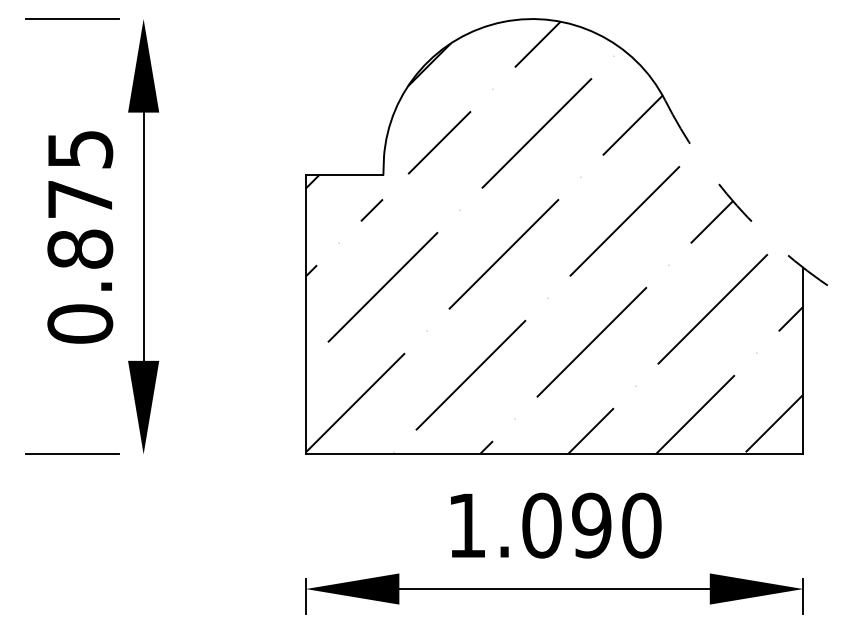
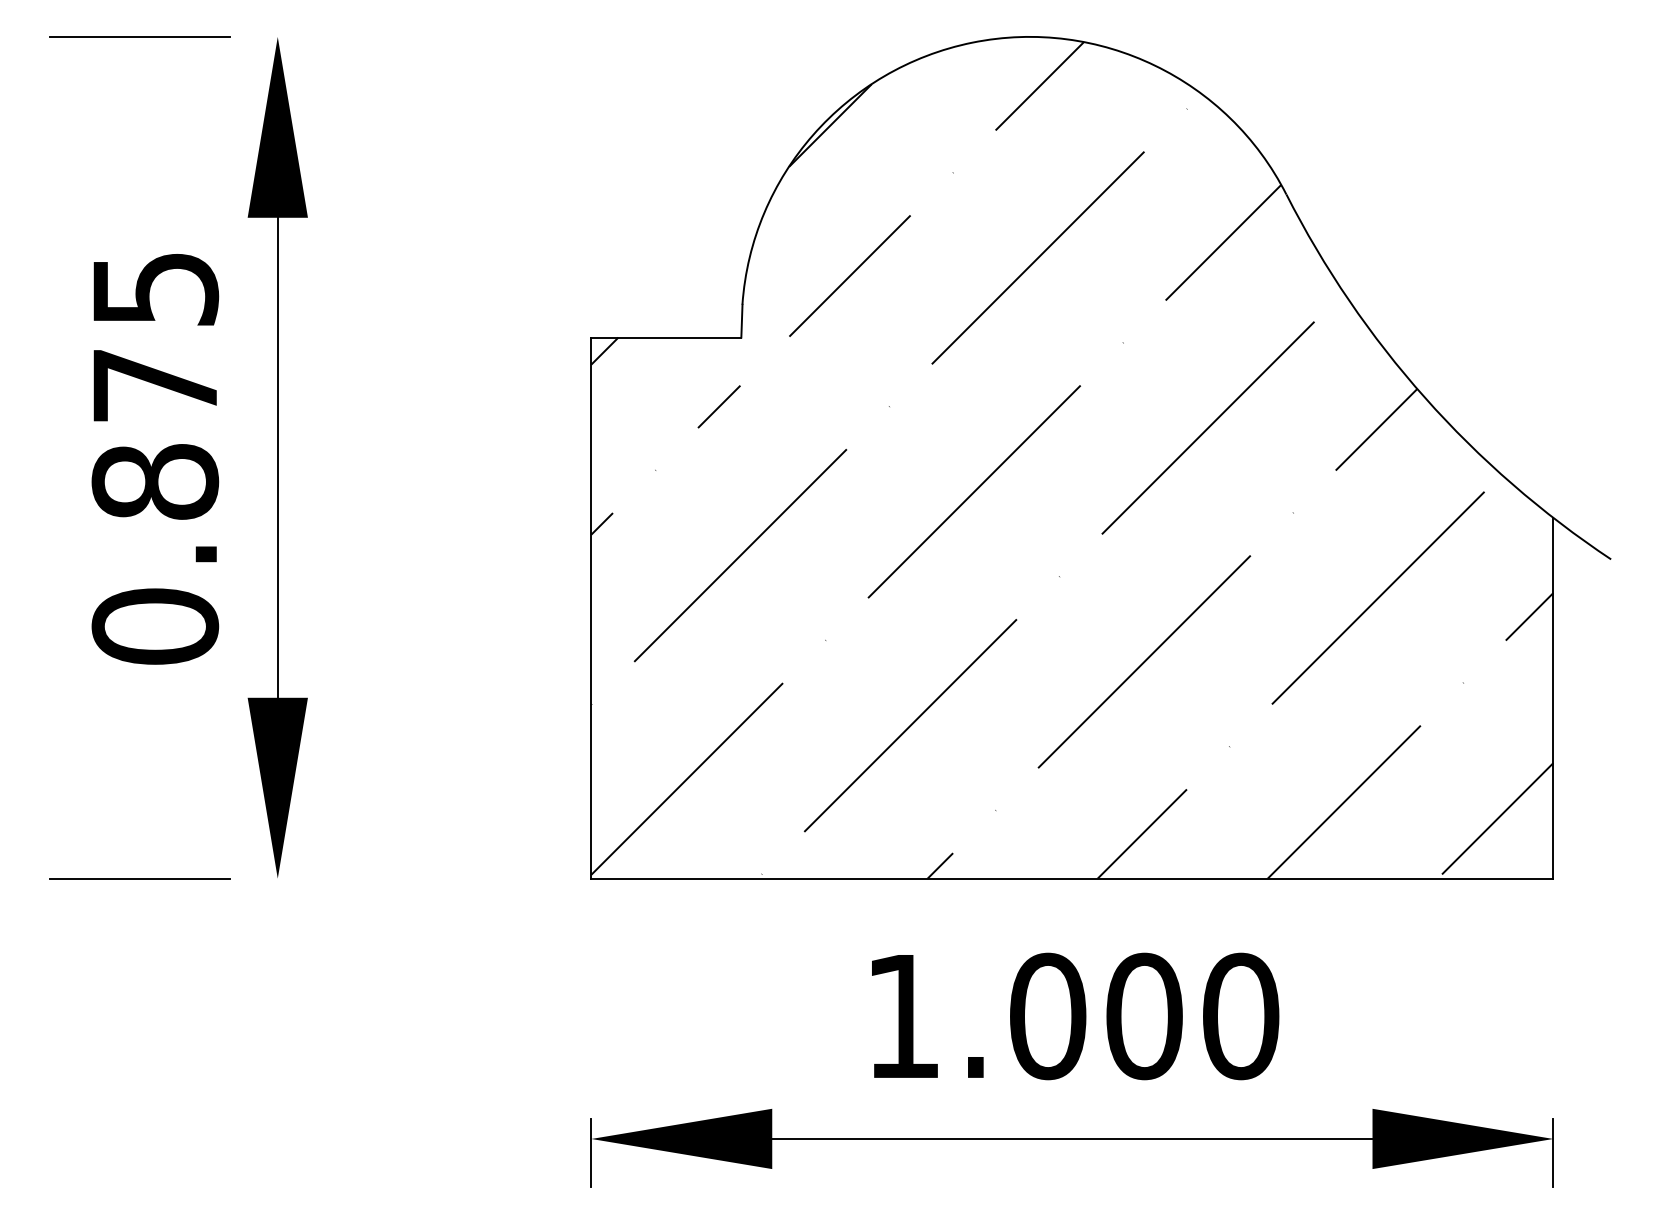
arc: (737, 205) -> (1426, 397), dashed -> solid
text: (591, 525) -> (1143, 1016), 1.090 -> 1.000

